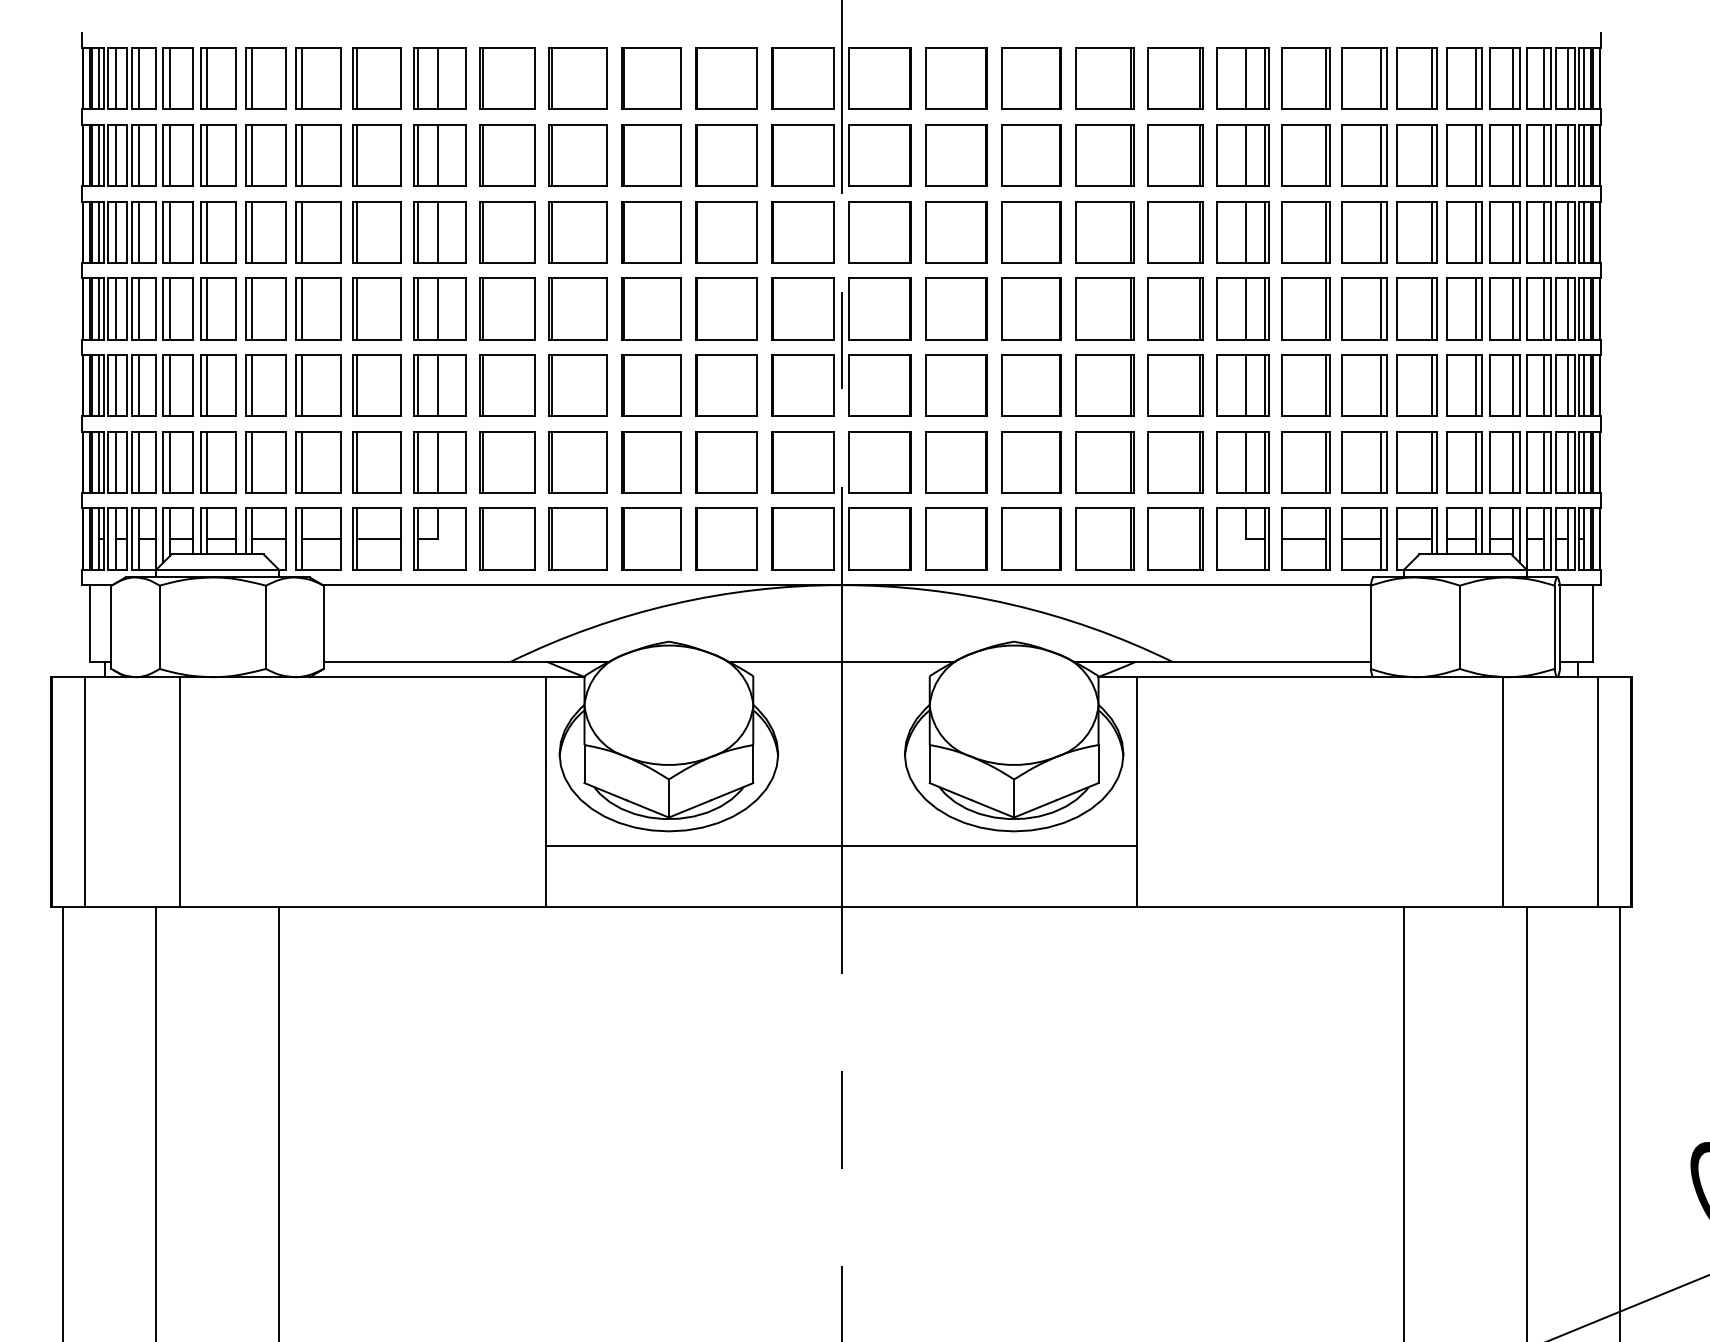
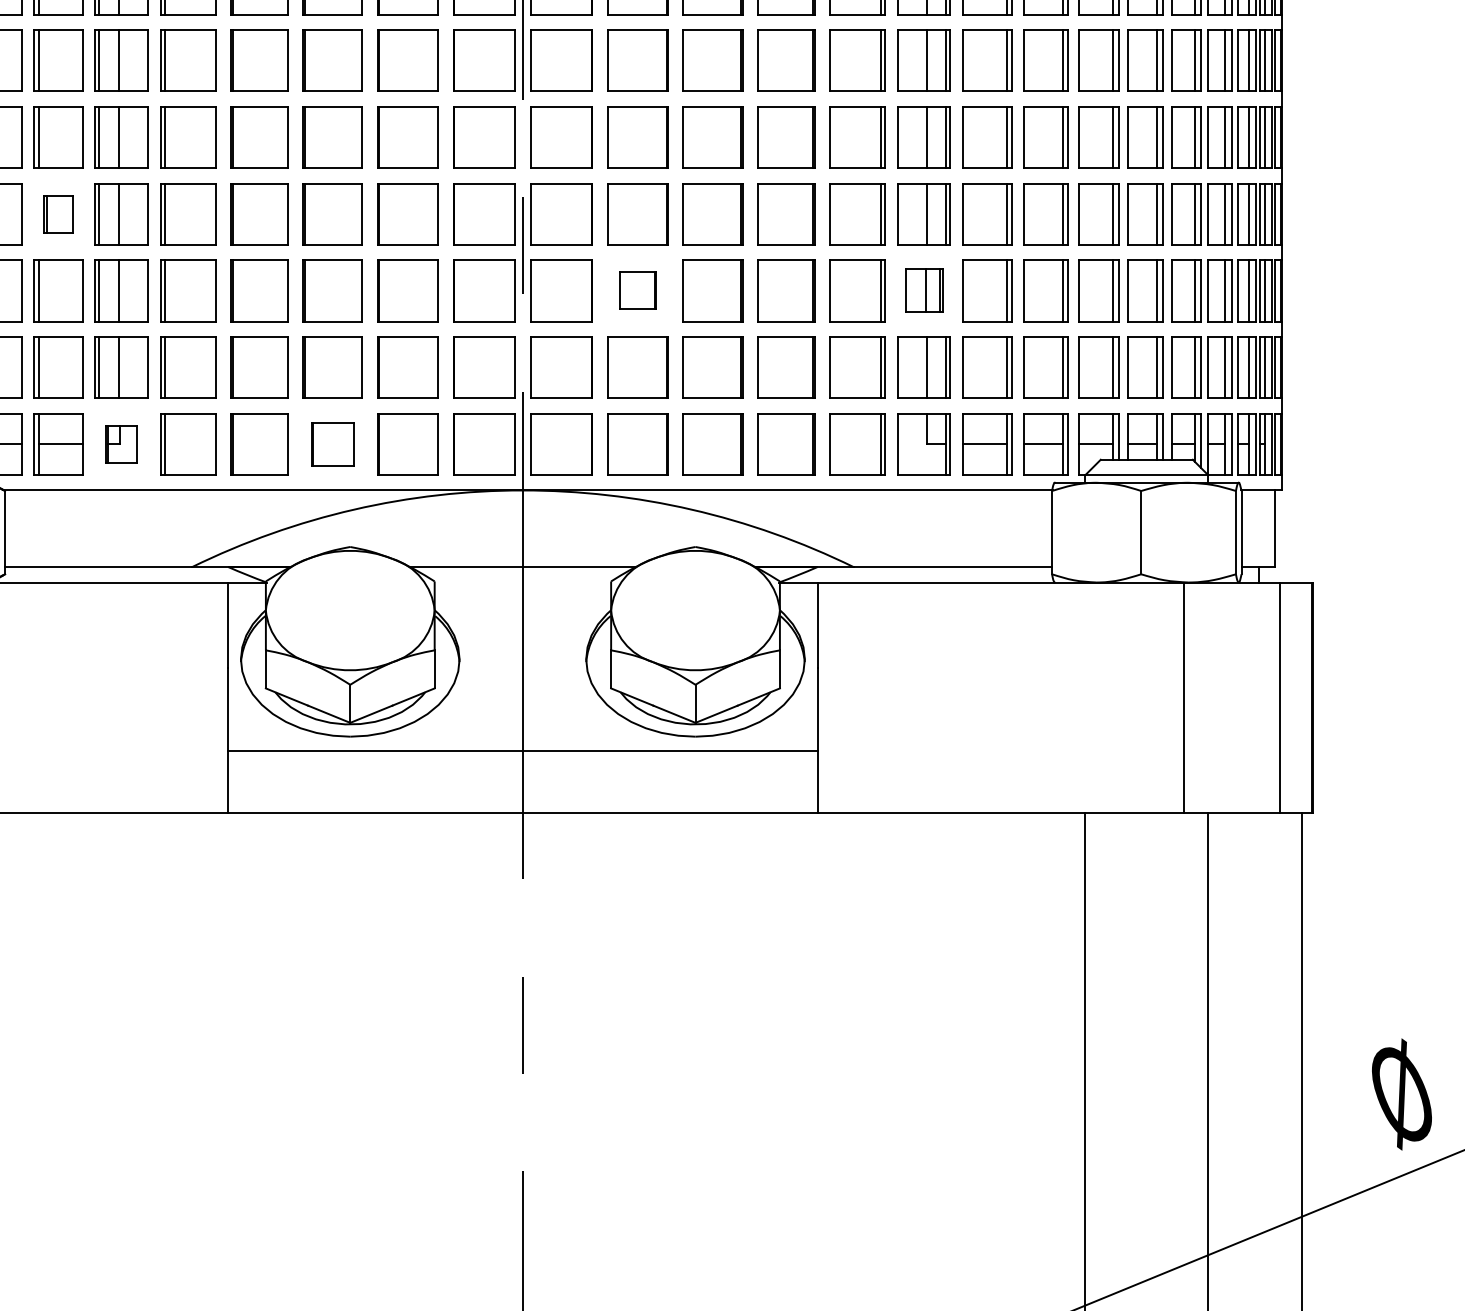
part: (376, 308) -> (57, 213), size x0.6
part: (956, 385) -> (637, 290), size x0.6
part: (1242, 385) -> (923, 290), size x0.7
part: (439, 538) -> (120, 443), size x0.6
part: (651, 538) -> (332, 443), size x0.7

